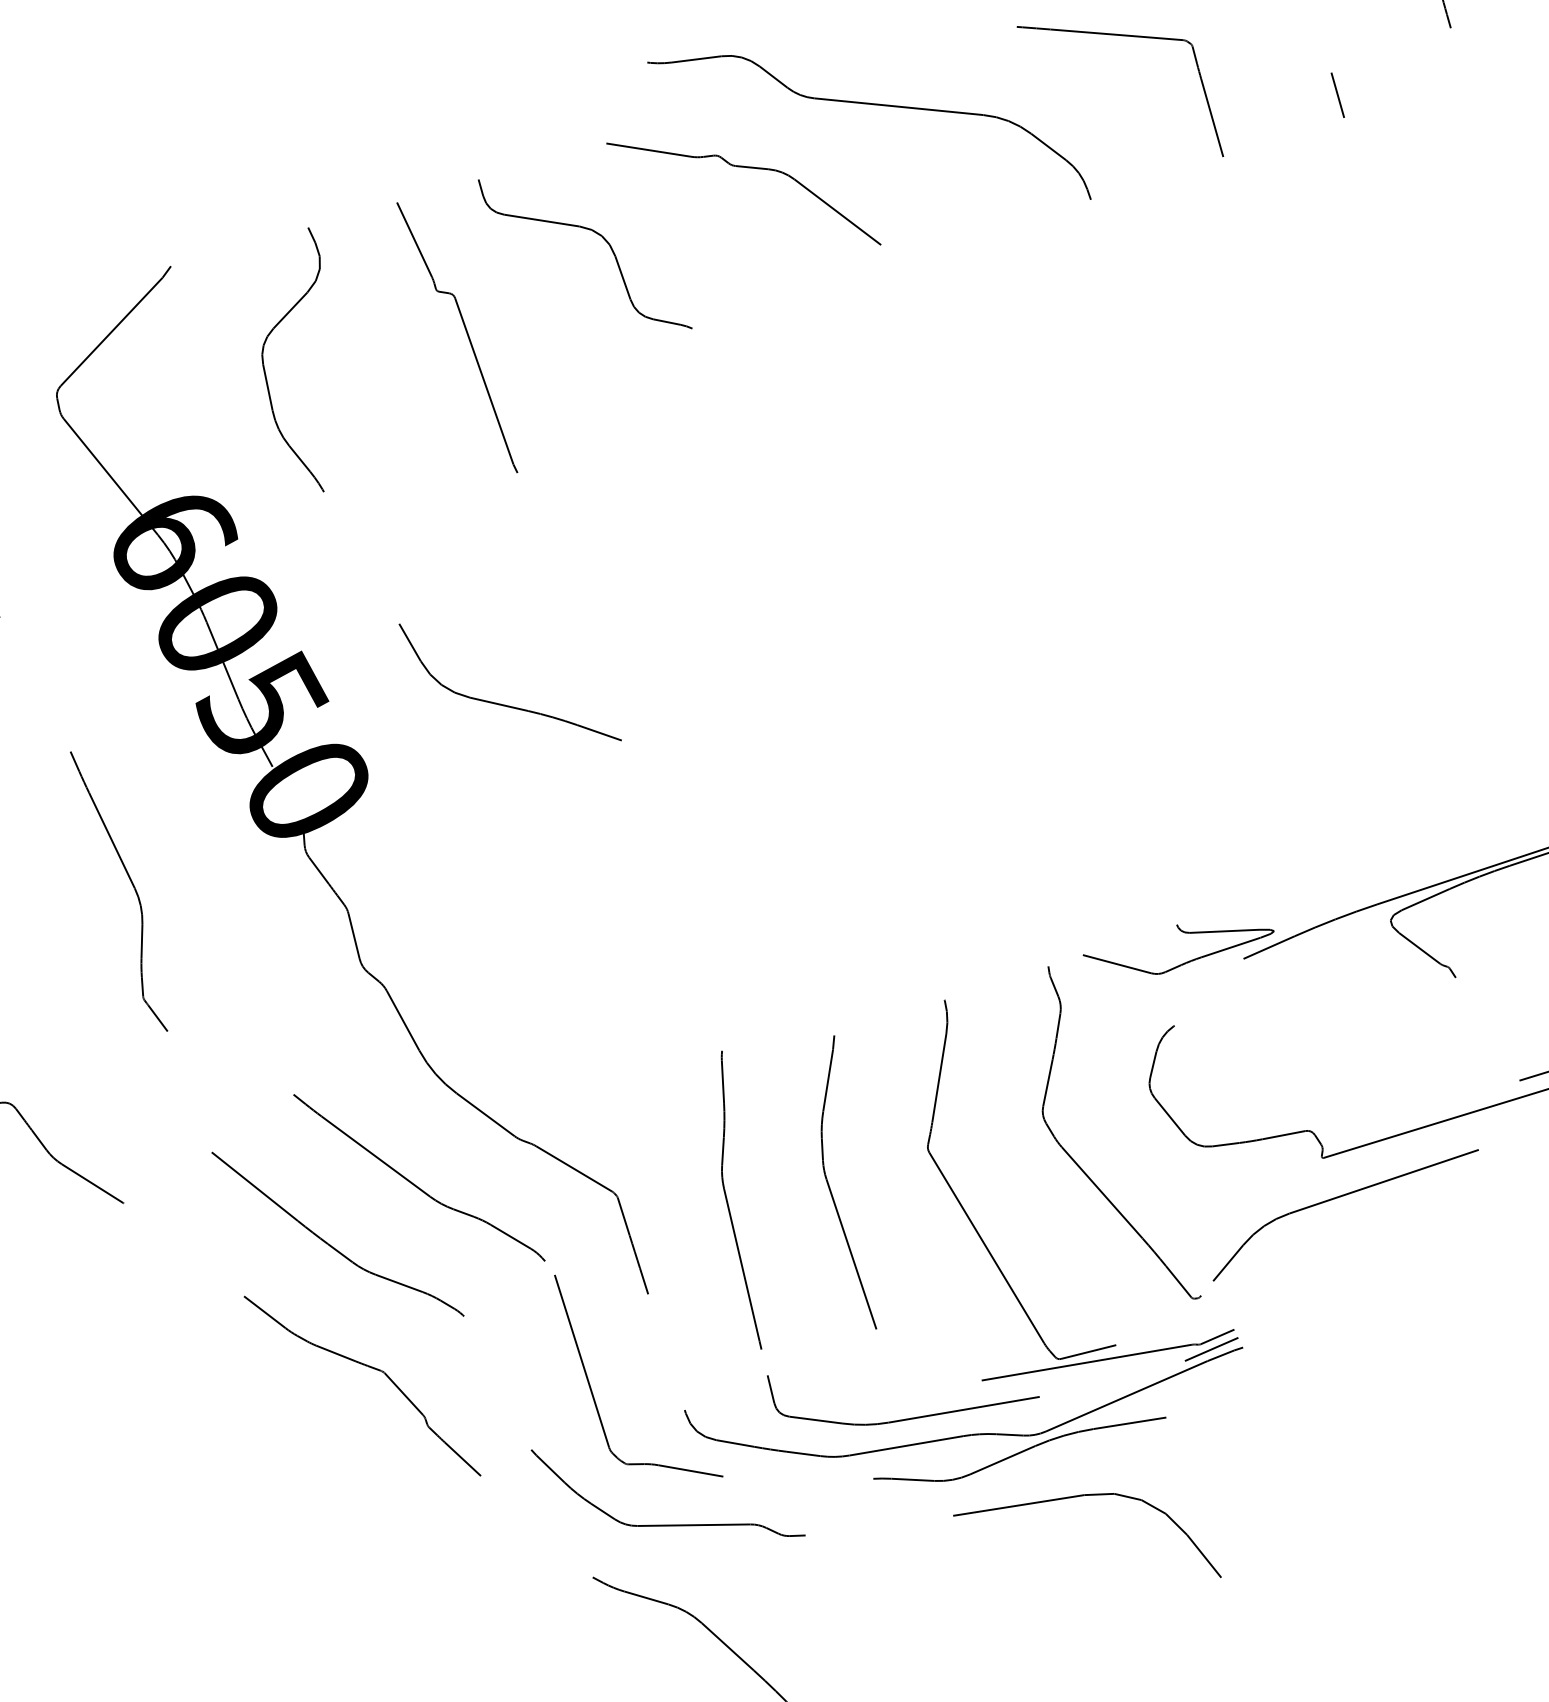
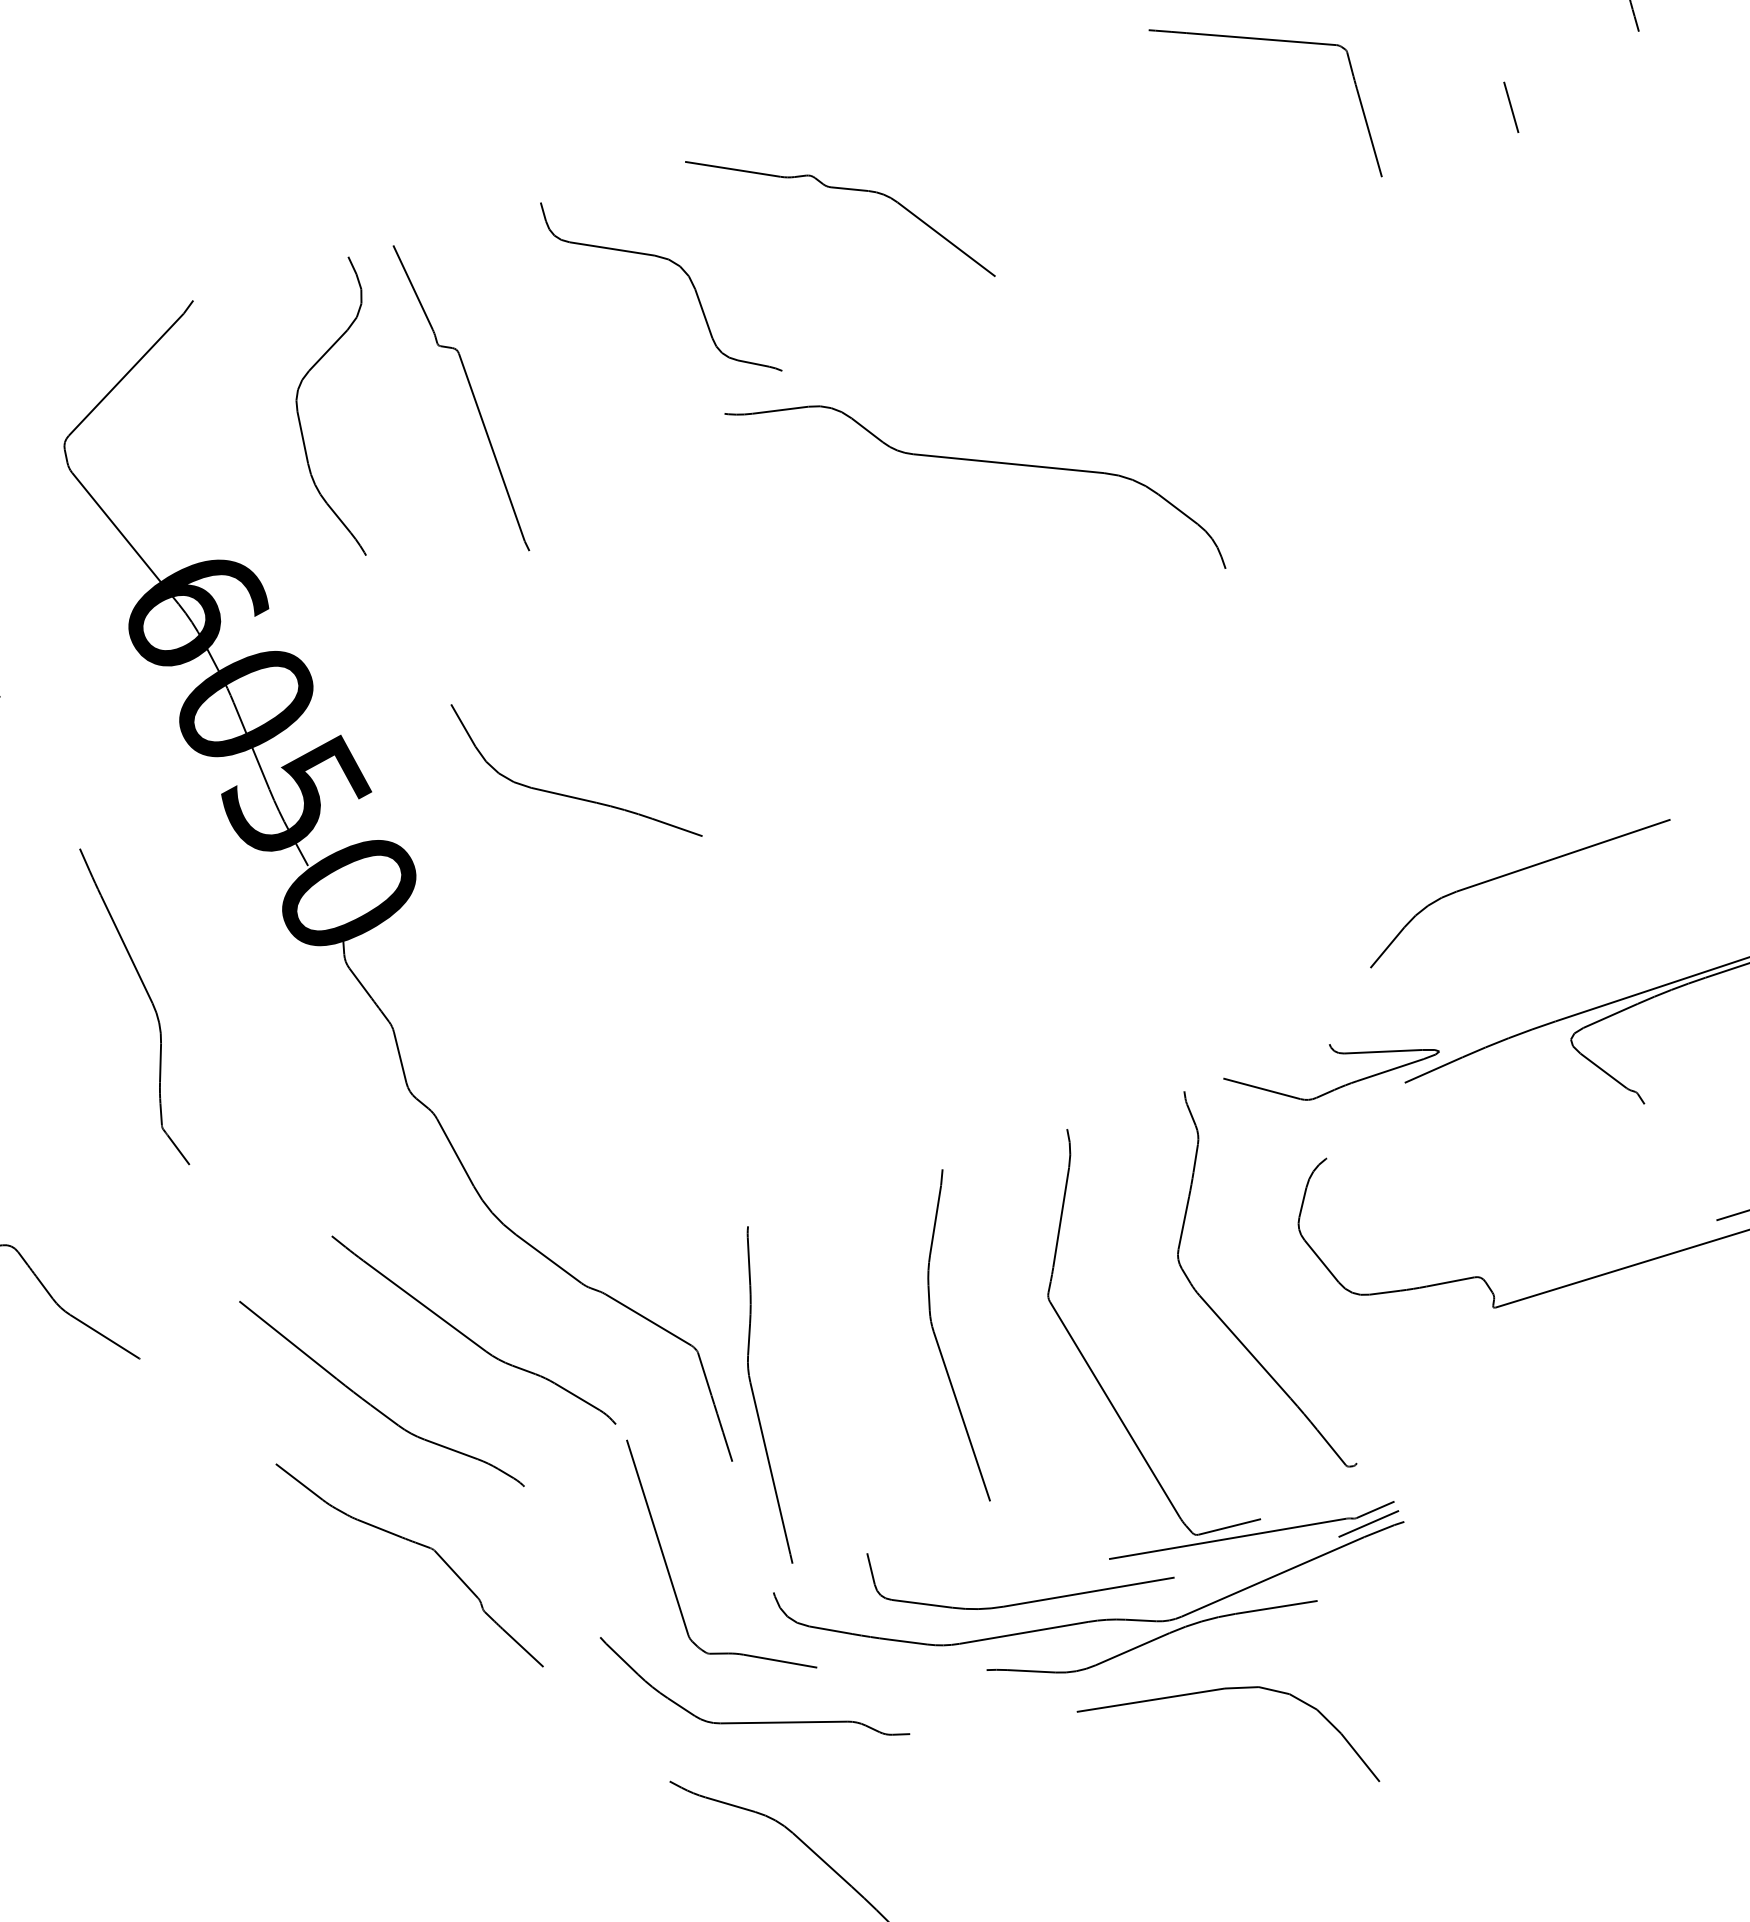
curve: (873, 105) -> (980, 462), moved
curve: (466, 334) -> (471, 394), moved
curve: (1340, 1197) -> (1514, 873), moved
curve: (728, 1202) -> (755, 1397), moved

